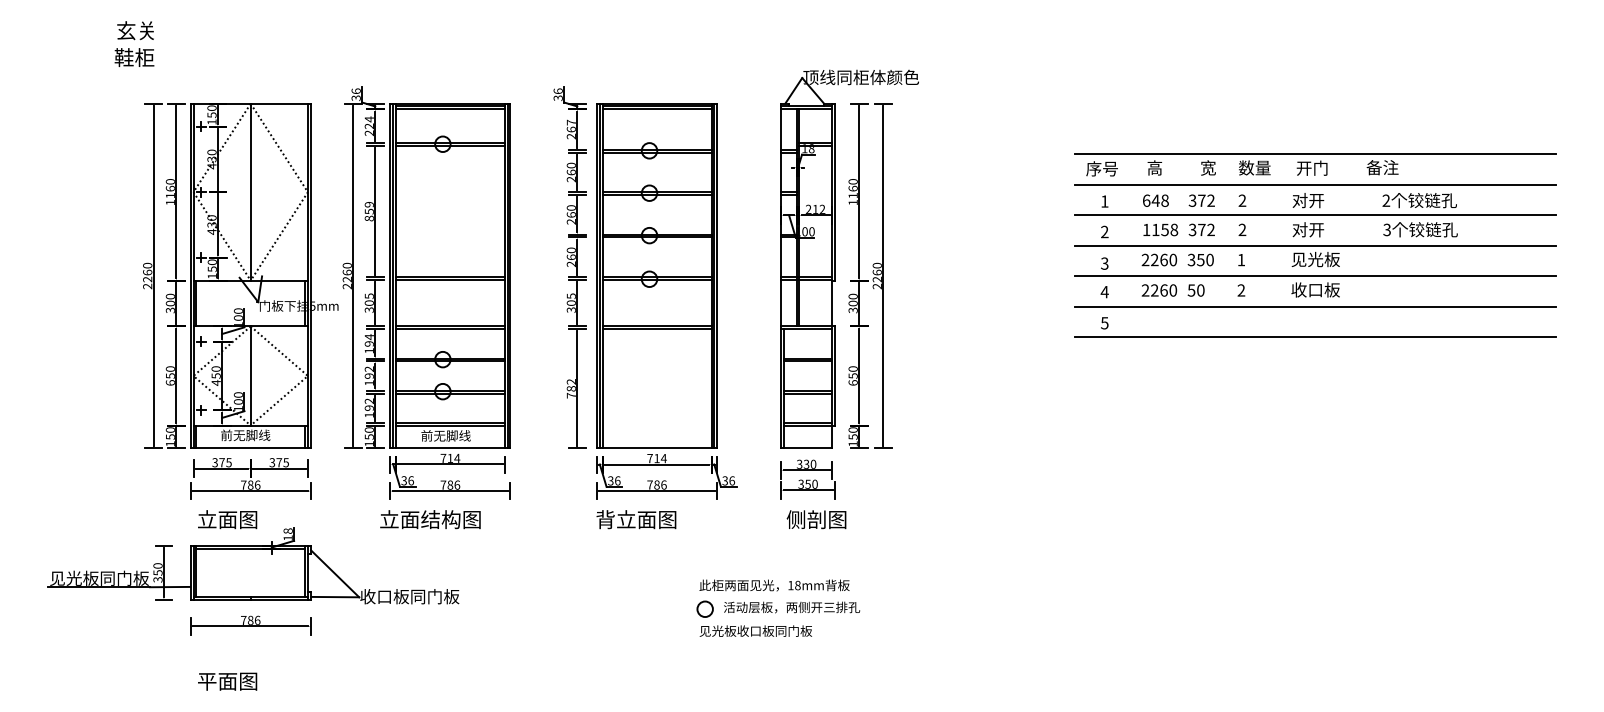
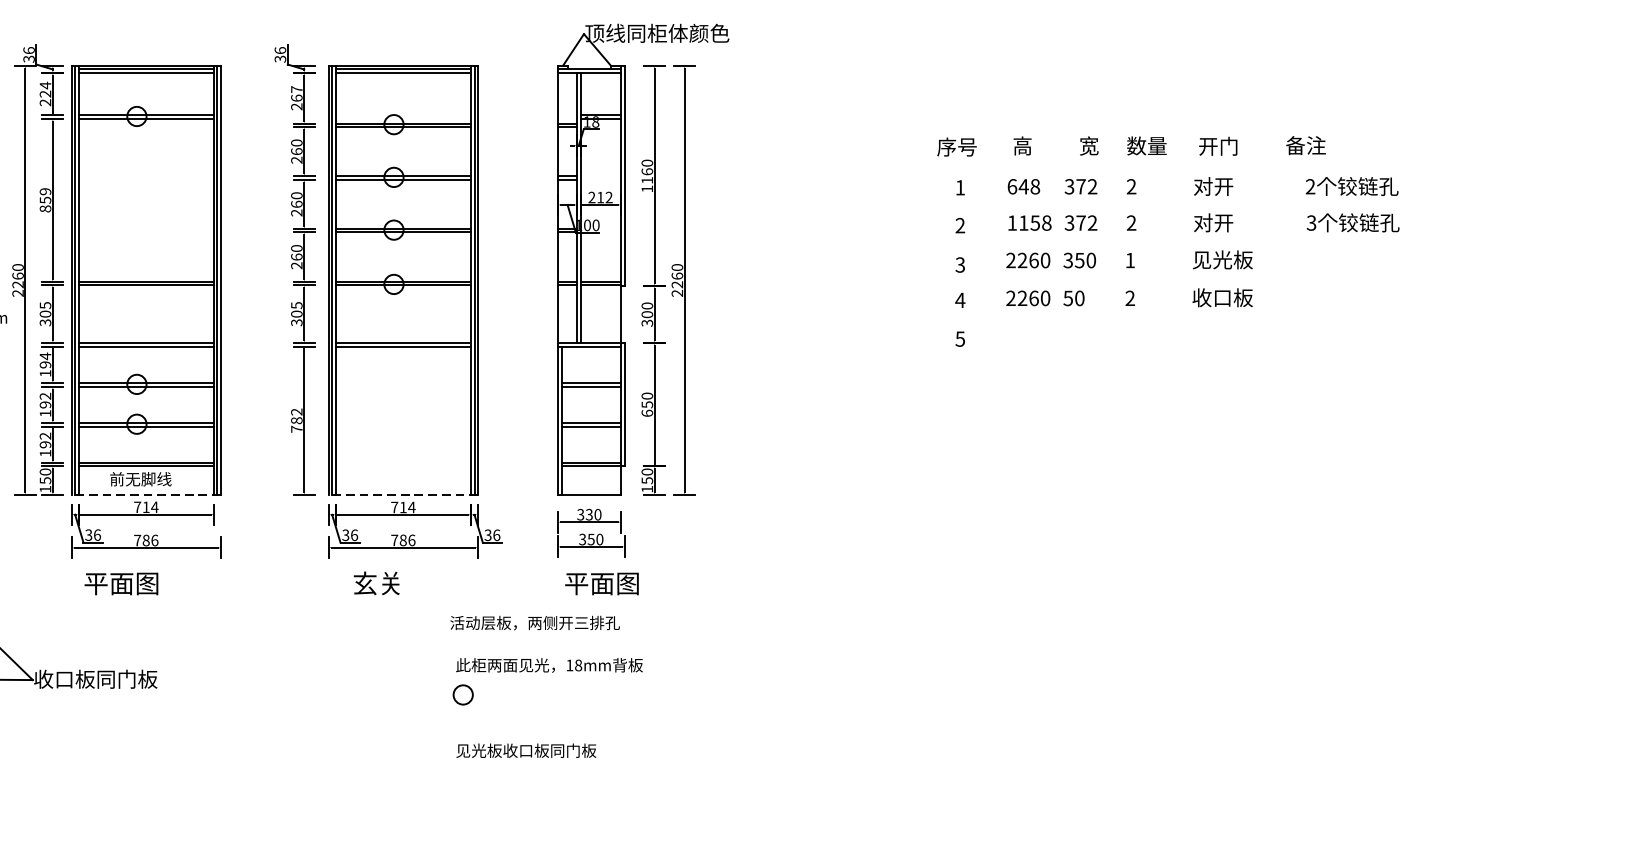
line: (1314, 154) -> (1221, 129), removed
line: (1314, 184) -> (1221, 166), removed
line: (1314, 215) -> (1221, 205), removed
line: (1314, 245) -> (1221, 242), removed
line: (1314, 276) -> (1221, 280), removed
line: (1314, 306) -> (1221, 318), removed
line: (1314, 337) -> (1221, 356), removed
line: (450, 448) -> (146, 494), solid -> dashed
line: (657, 448) -> (403, 494), solid -> dashed
text: (430, 519) -> (121, 583), 立面结构图 -> 平面图
text: (636, 519) -> (377, 583), 背立面图 -> 玄关
text: (806, 519) -> (589, 583), 侧剖图 -> 平面图
text: (792, 607) -> (535, 623), moved
text: (755, 630) -> (525, 749), moved

